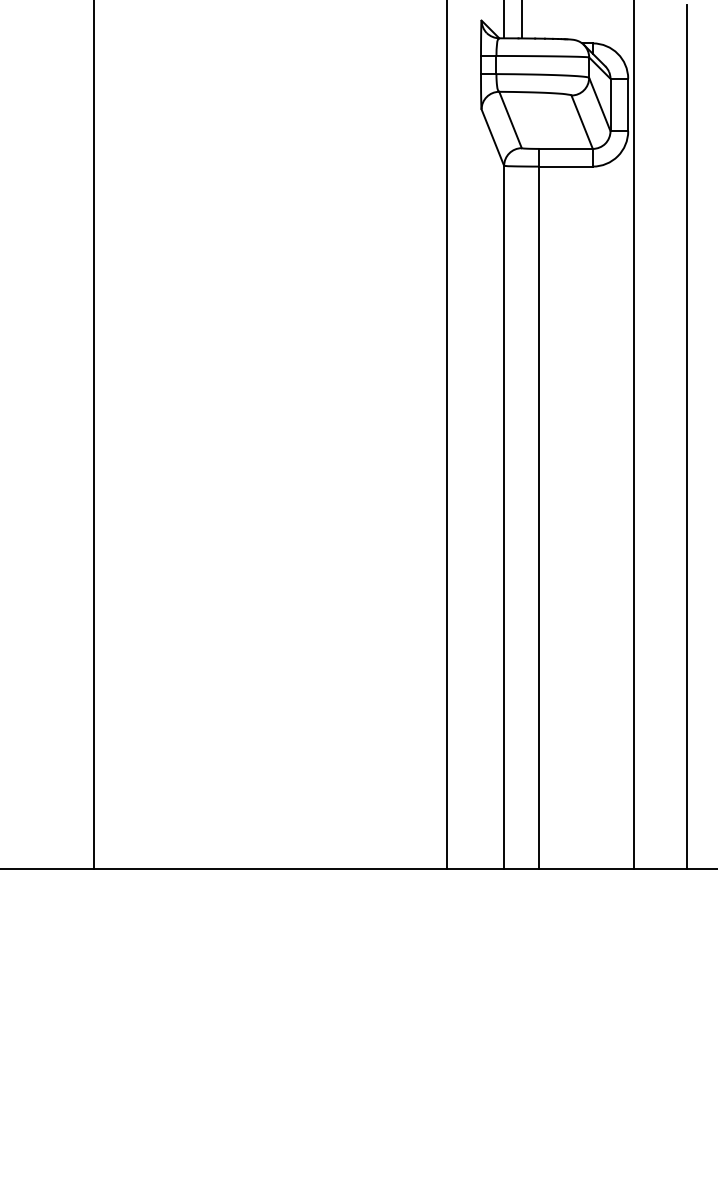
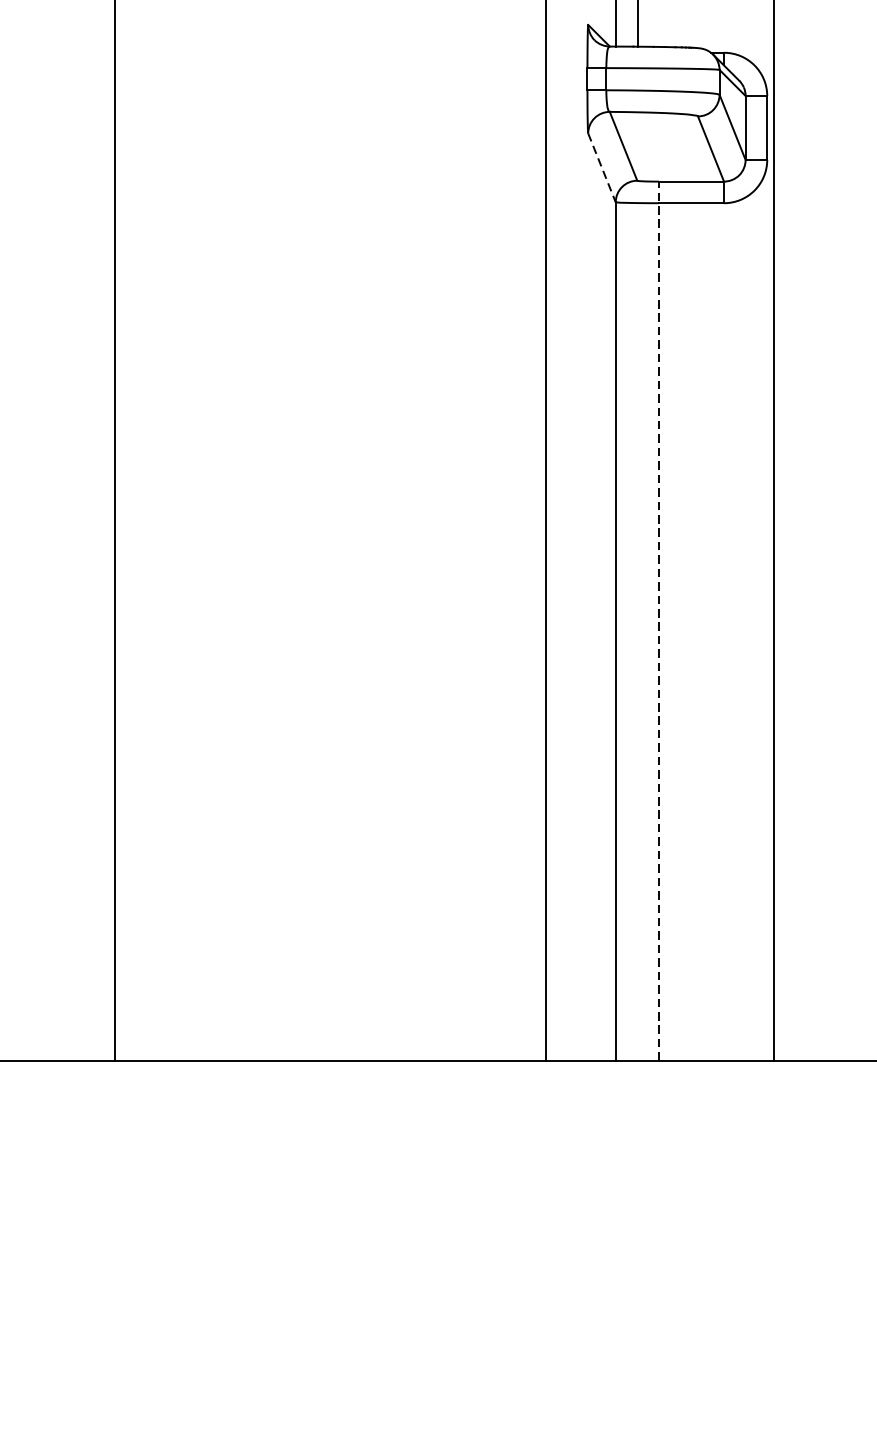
line: (493, 138) -> (602, 168), solid -> dashed
line: (687, 436) -> (839, 532), removed
line: (539, 508) -> (658, 620), solid -> dashed

